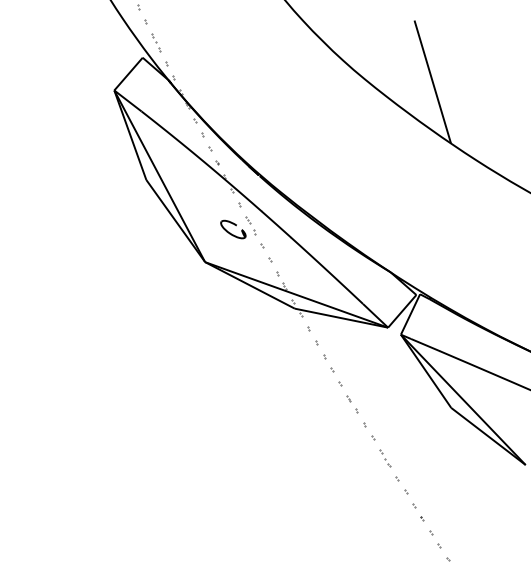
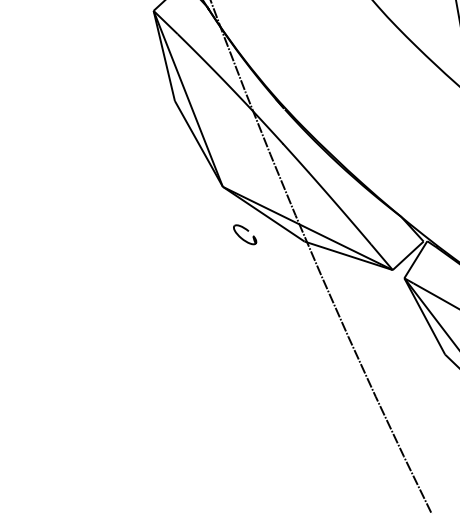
part: (233, 229) -> (245, 234), moved

